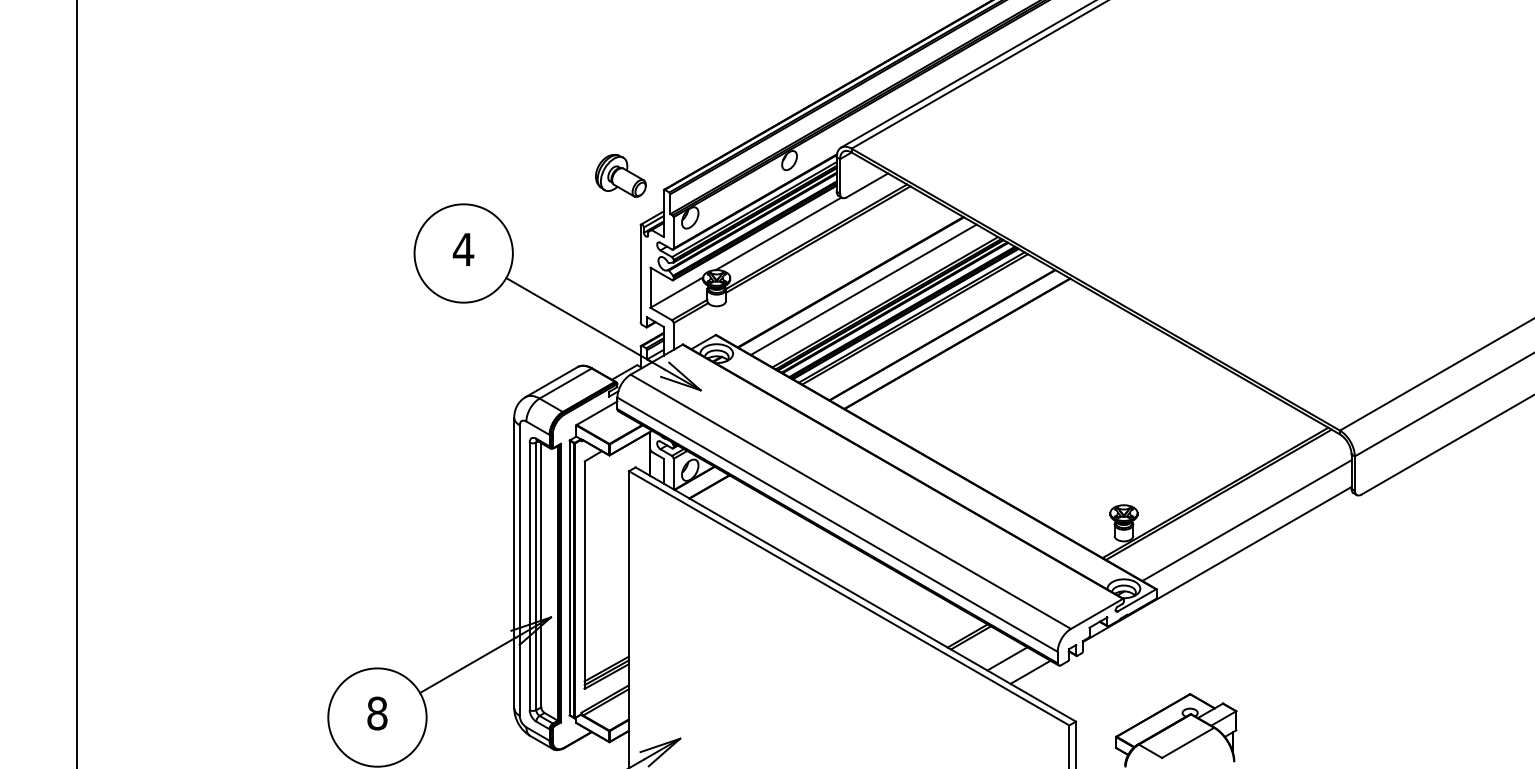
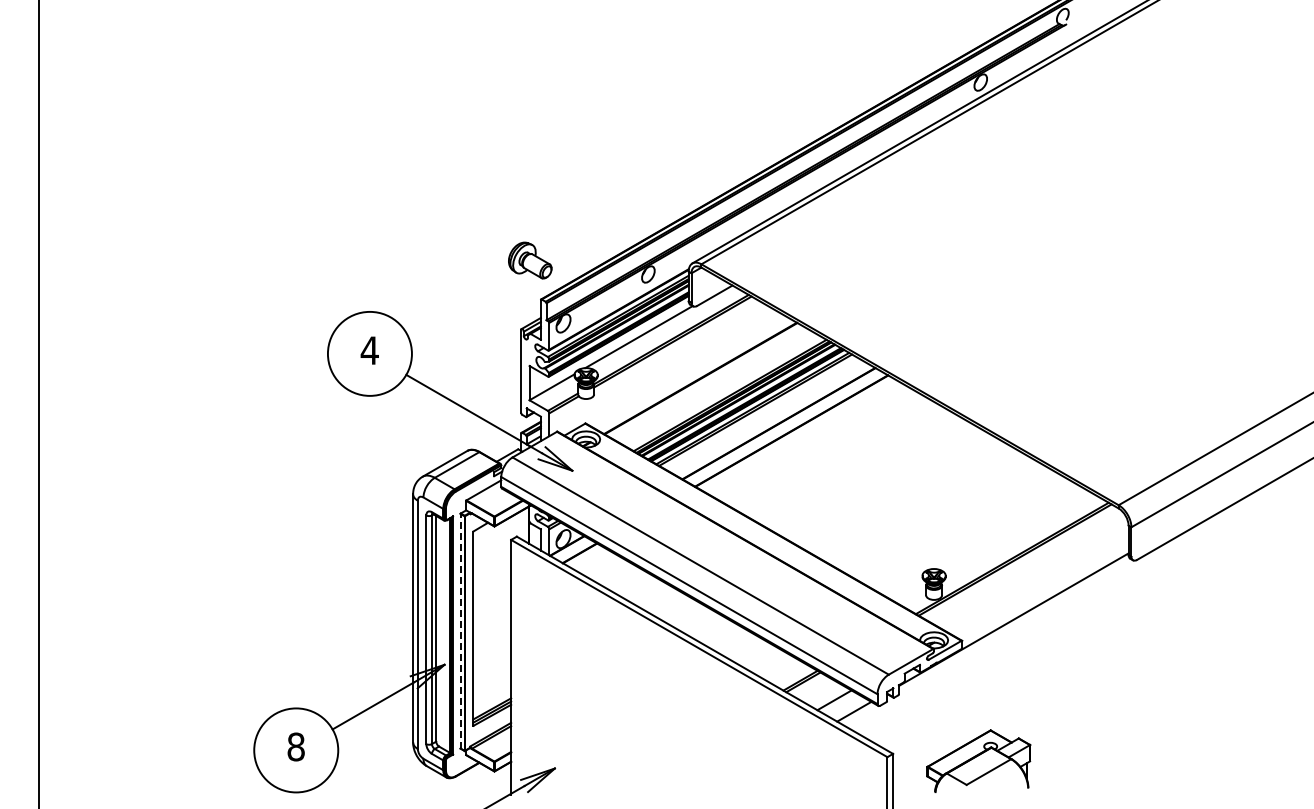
part: (621, 175) -> (530, 260), moved
line: (863, 289) -> (711, 384), removed
line: (1246, 519) -> (1038, 581), removed
line: (569, 577) -> (460, 630), solid -> dashed

